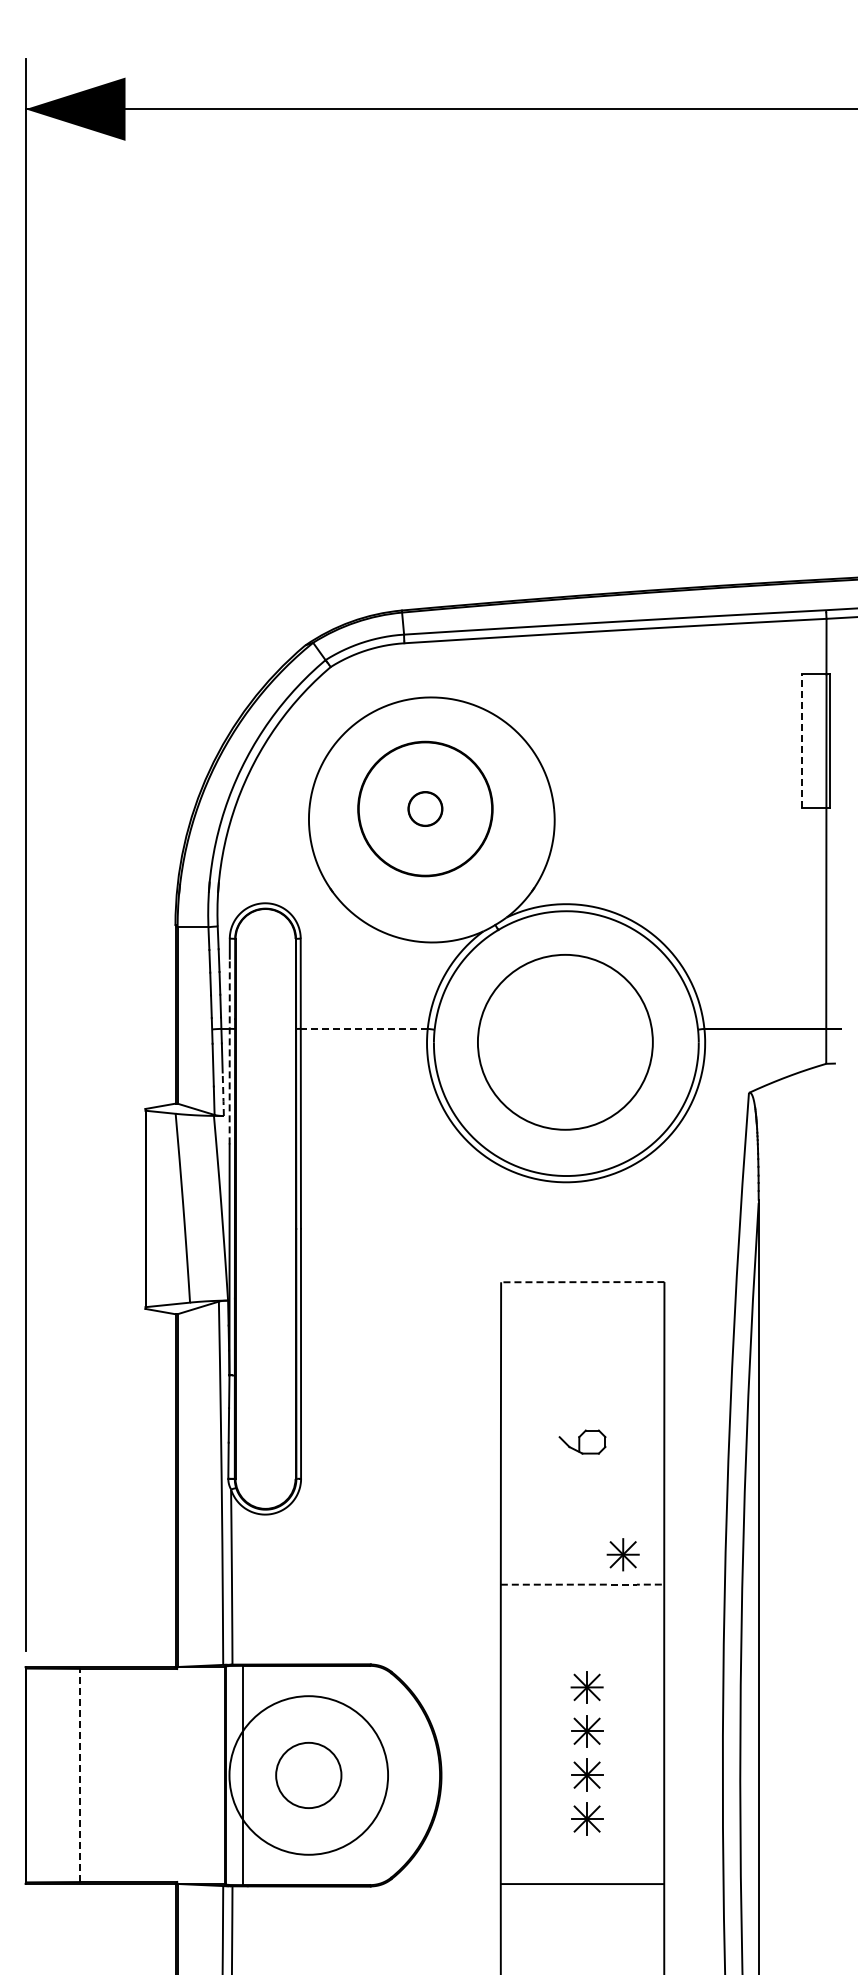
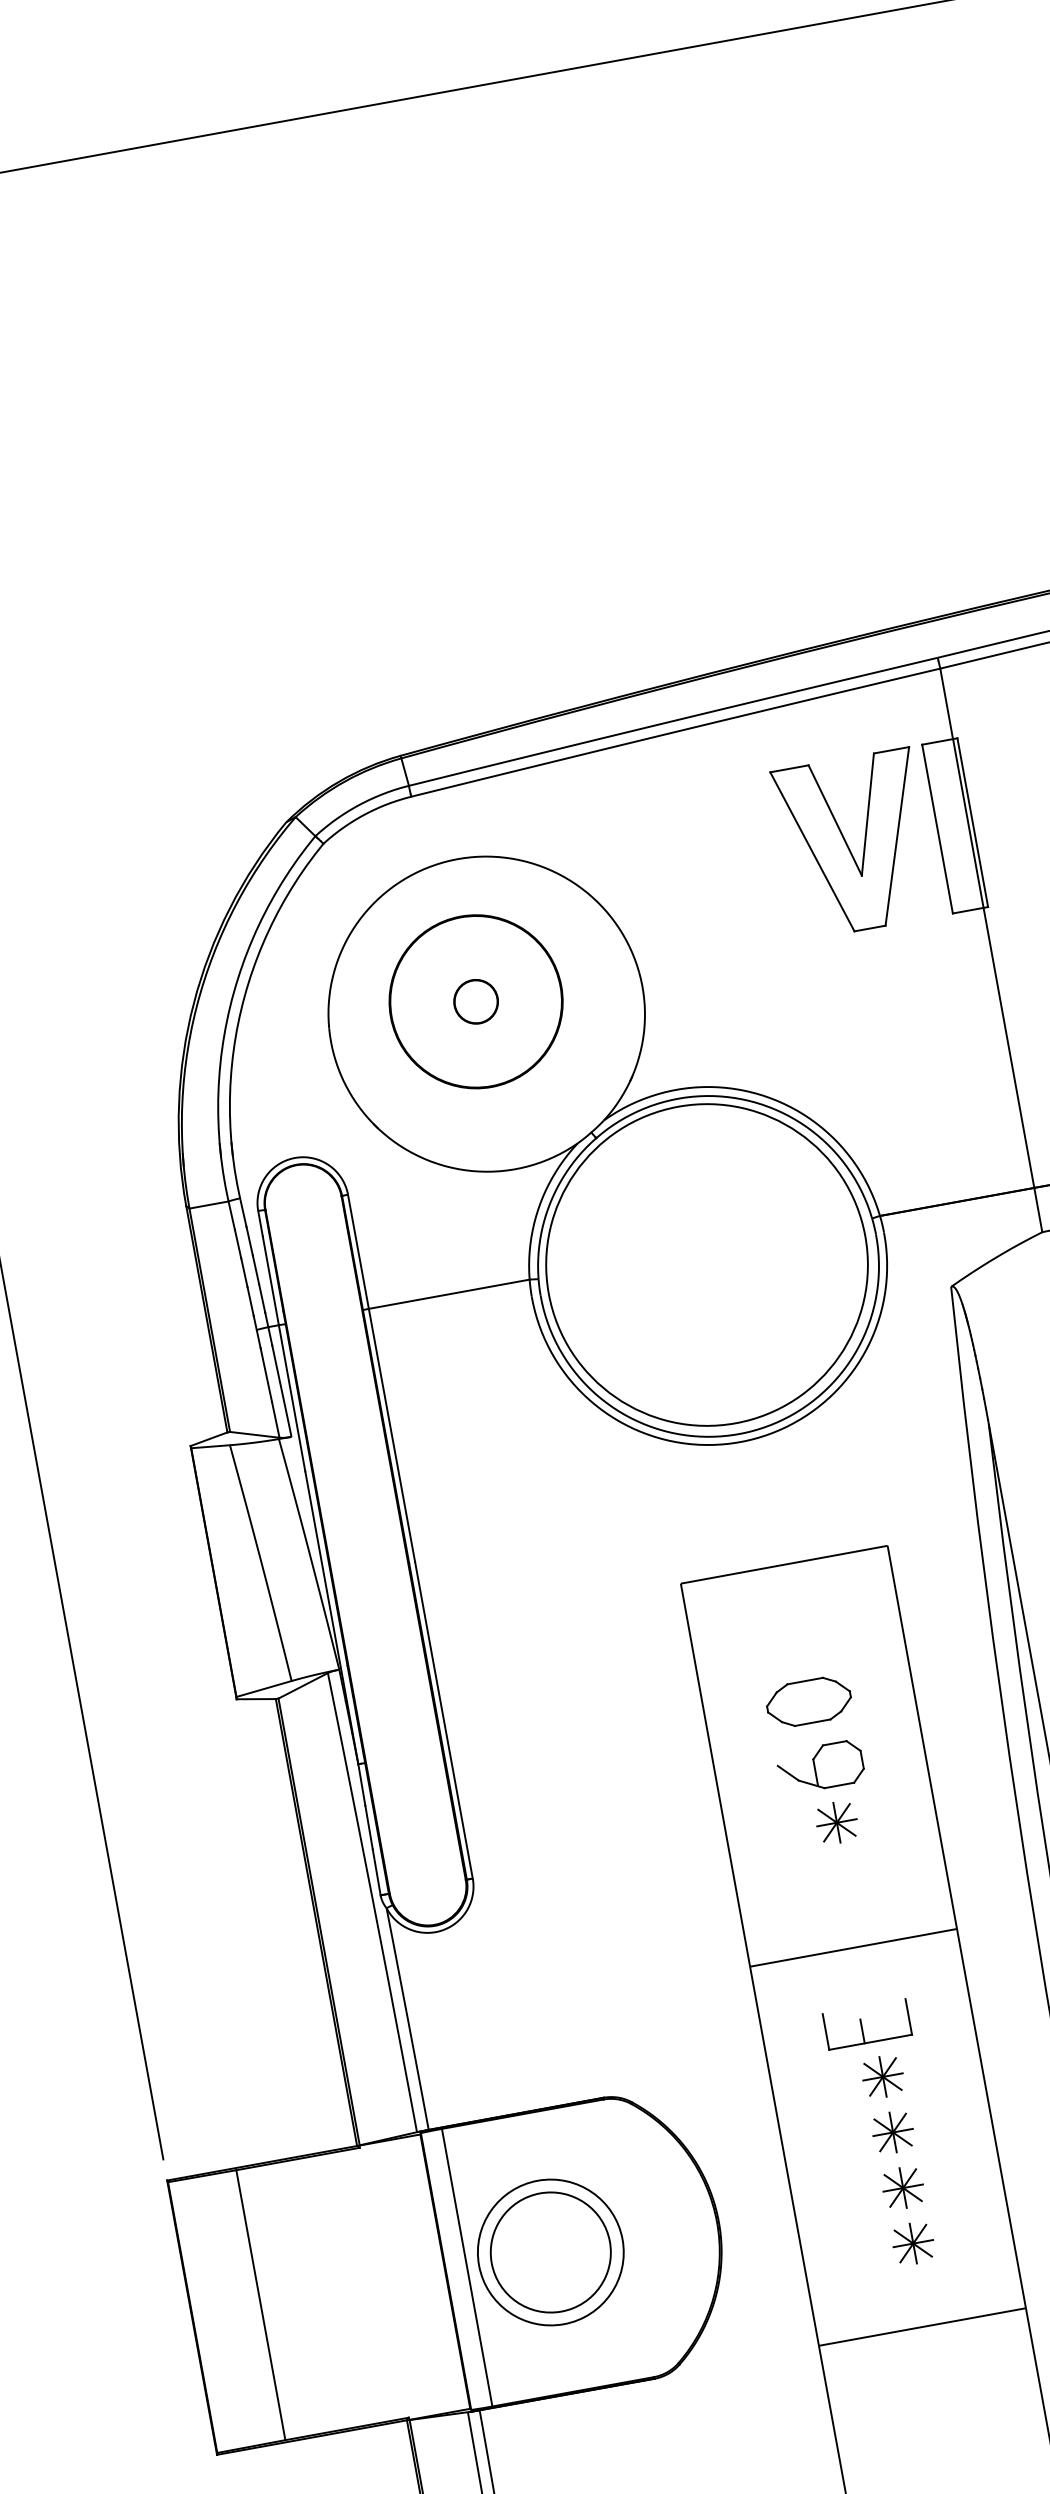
part: (736, 740) -> (854, 843), added
line: (802, 741) -> (938, 829), dashed -> solid
line: (363, 1028) -> (448, 1293), dashed -> solid
circle: (565, 1042) -> (707, 1265), size x1.43
line: (229, 1051) -> (283, 1353), dashed -> solid
line: (223, 1094) -> (286, 1409), dashed -> solid
line: (583, 1282) -> (785, 1564), dashed -> solid
part: (582, 1390) -> (808, 1701), added
part: (582, 1441) -> (820, 1766), size x1.43
part: (622, 1554) -> (835, 1822), moved
line: (584, 1584) -> (856, 1947), dashed -> solid
part: (582, 1645) -> (867, 2024), added
line: (79, 1775) -> (260, 2305), dashed -> solid
circle: (308, 1775) -> (550, 2252), size x0.71
circle: (308, 1775) -> (550, 2252), size x1.43

